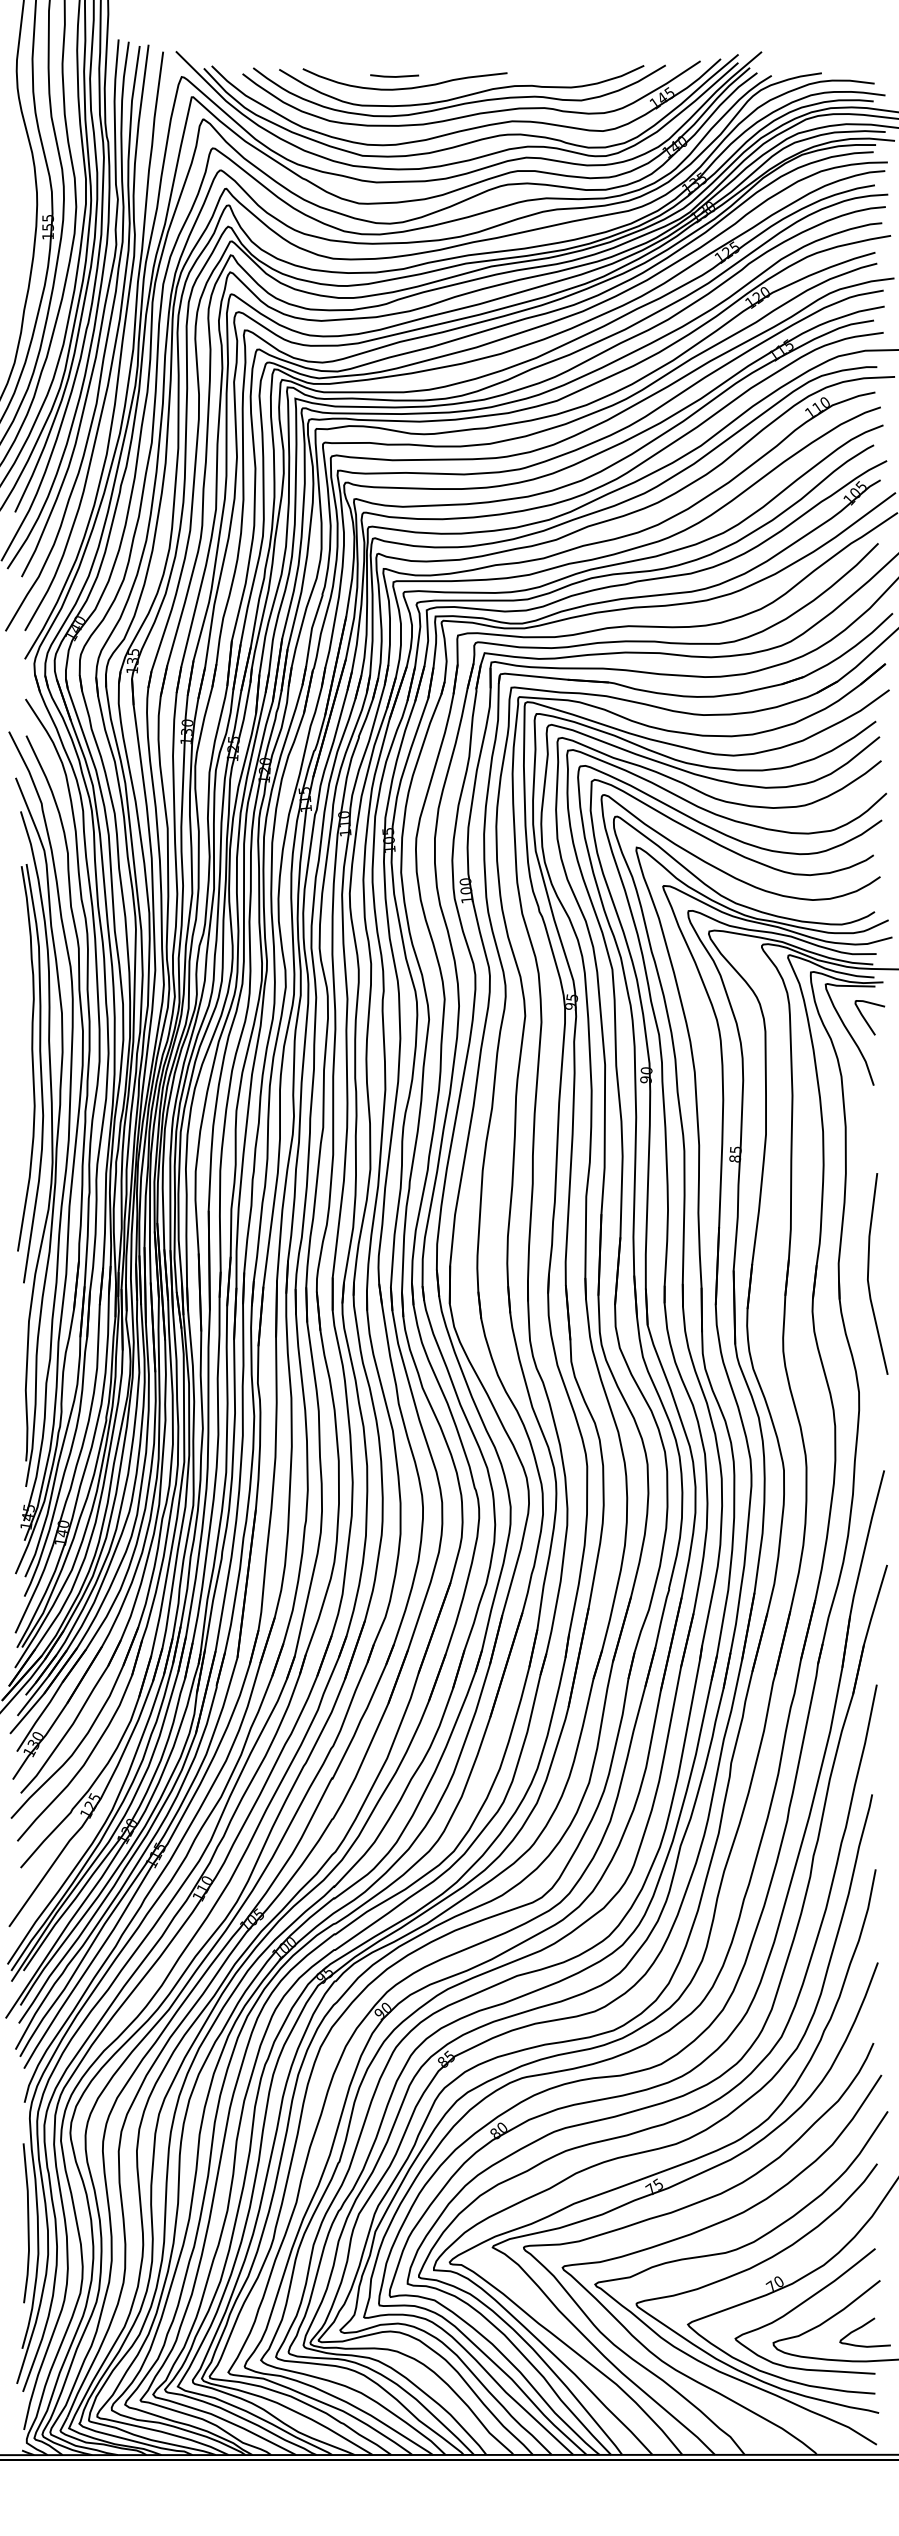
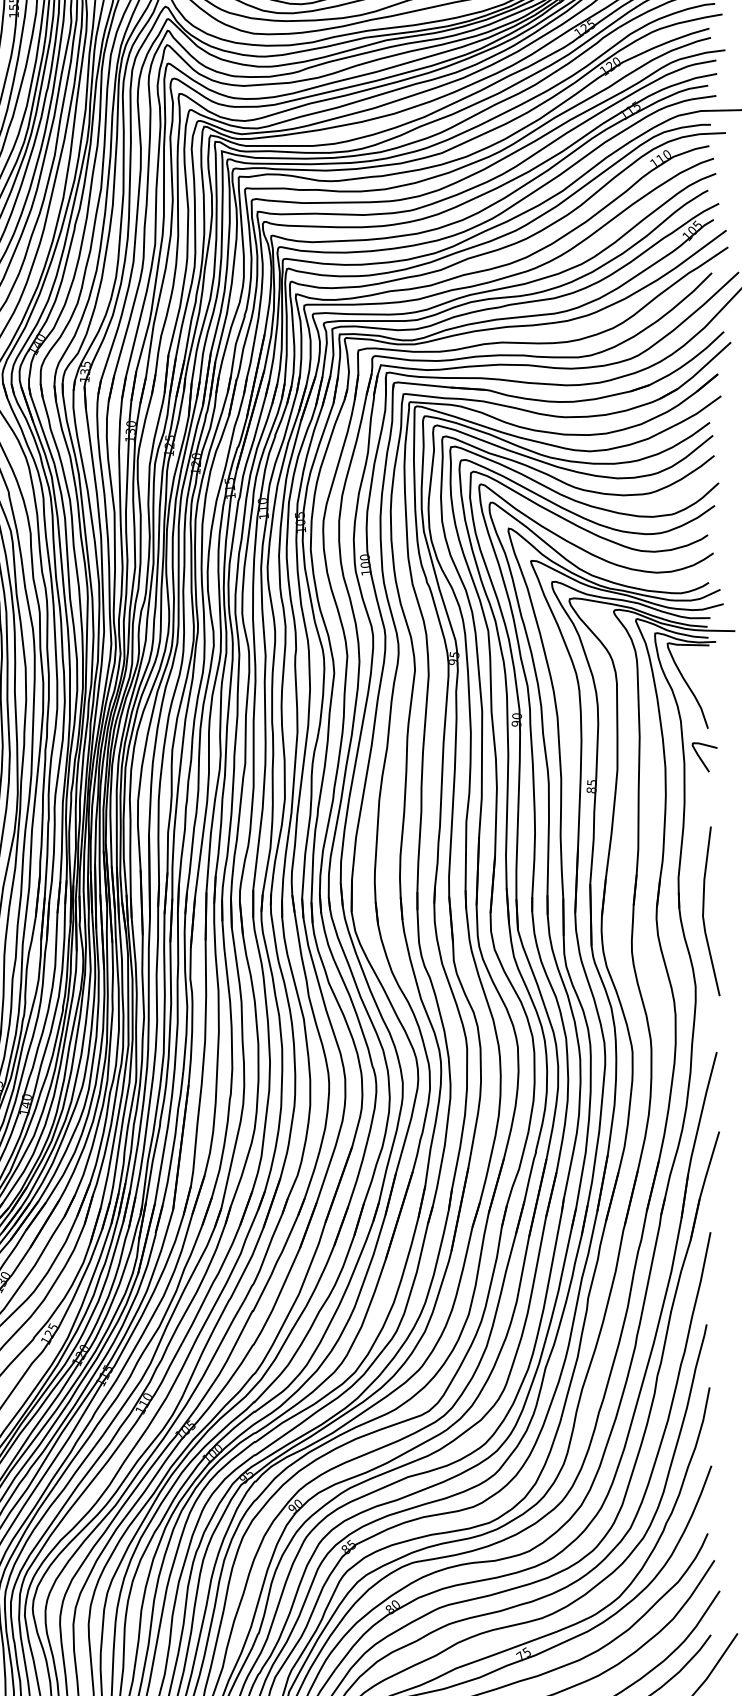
curve: (865, 1018) -> (701, 758), moved
line: (869, 1270) -> (704, 908), moved

